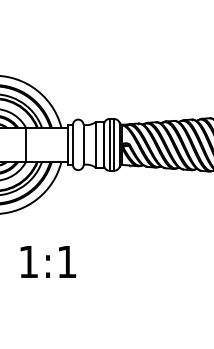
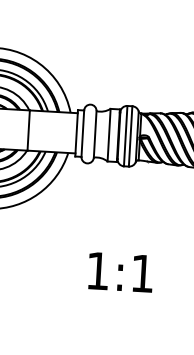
text: (47, 261) -> (119, 271), moved

